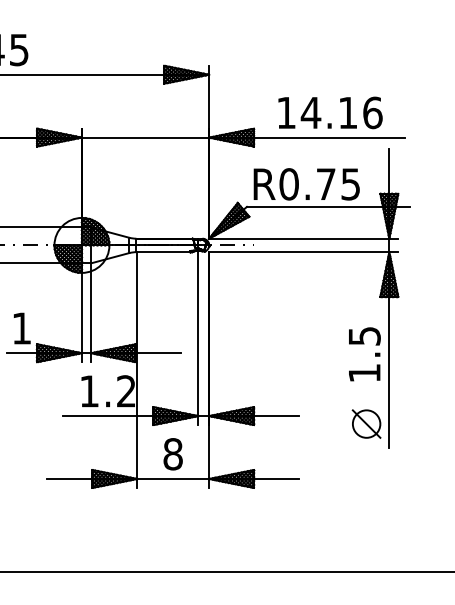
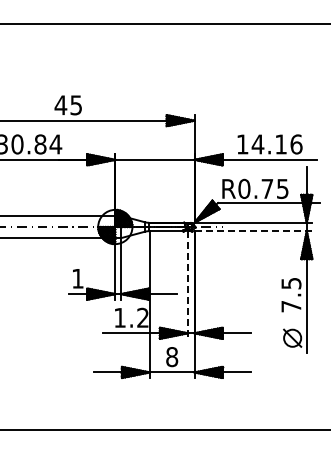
line: (303, 252) -> (253, 231), solid -> dashed
line: (197, 339) -> (187, 285), solid -> dashed
text: (364, 373) -> (291, 306), 1.5 -> 7.5

